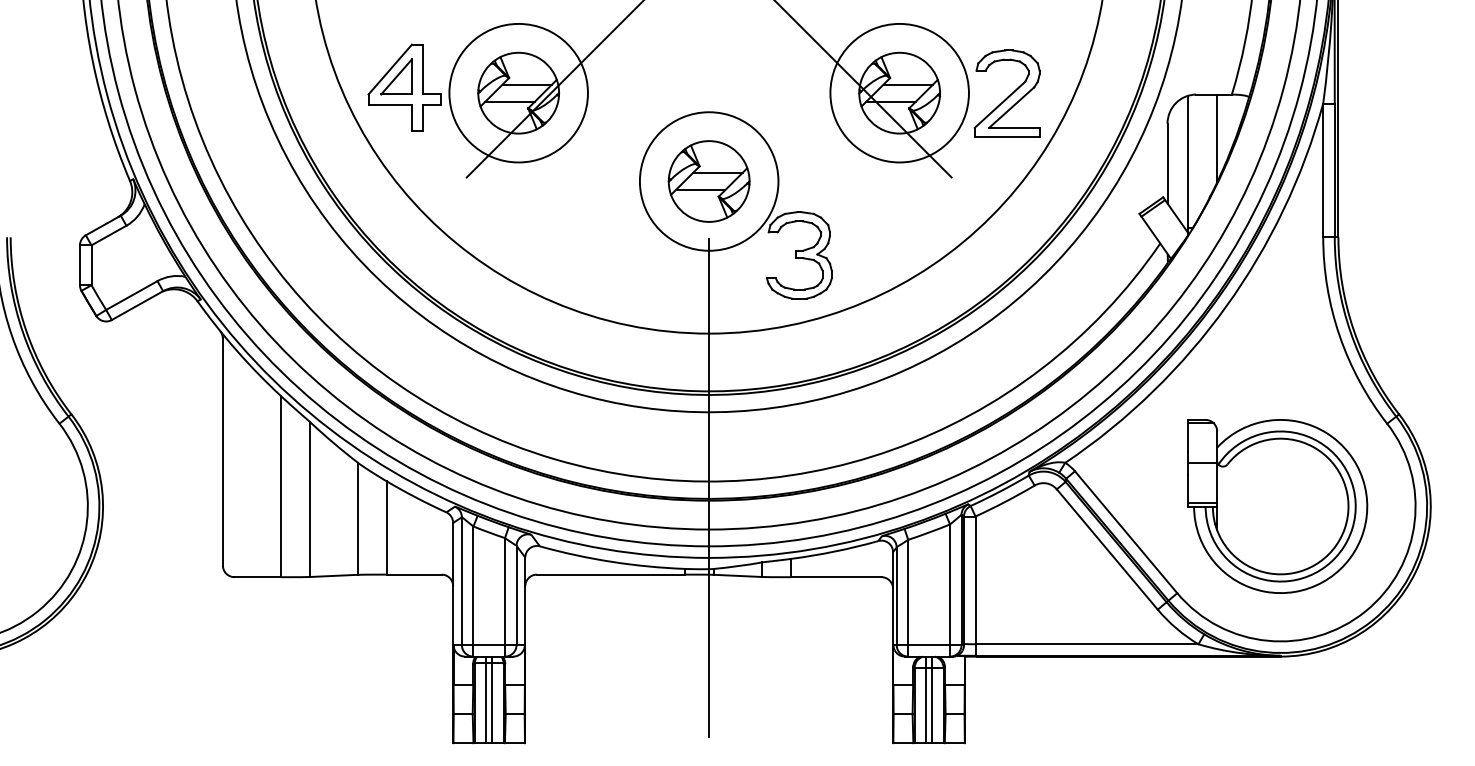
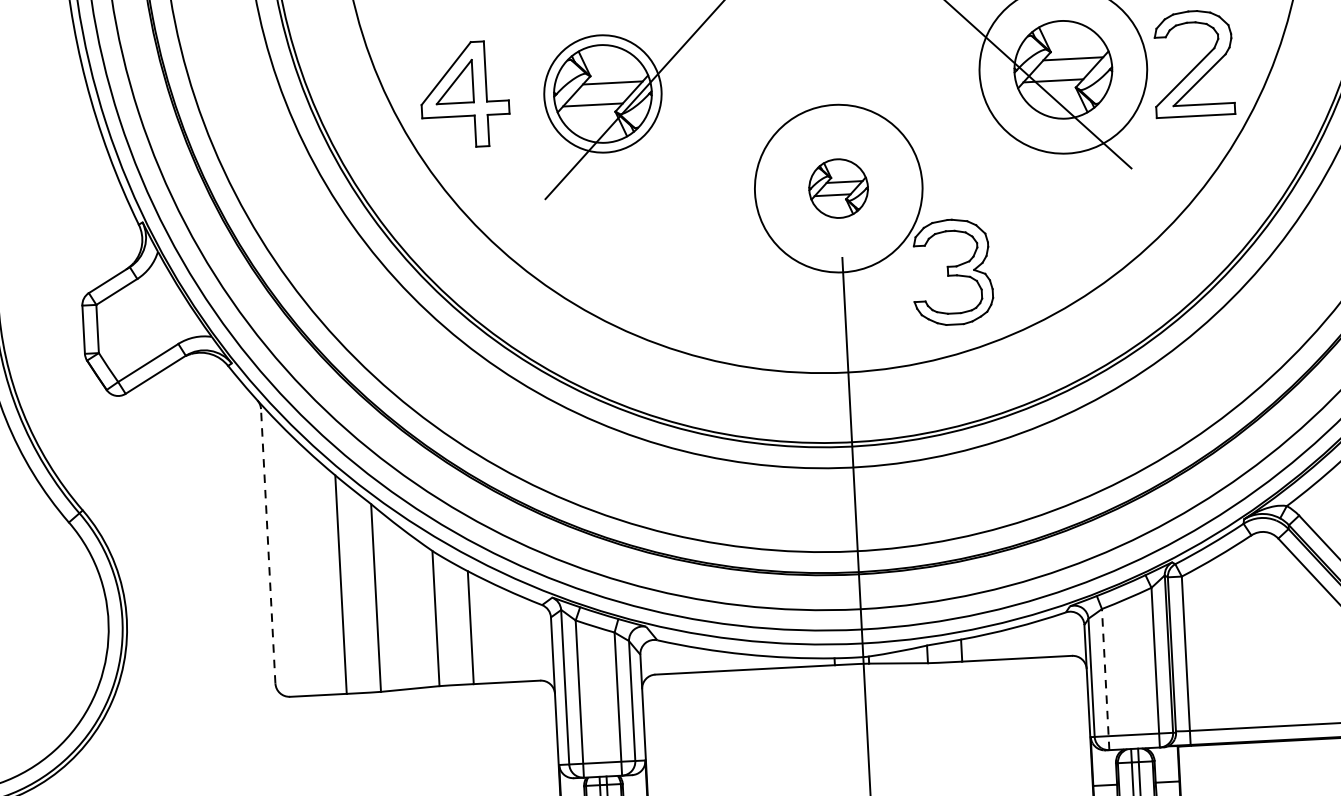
circle: (518, 92) -> (602, 93), size x0.7
part: (708, 181) -> (837, 188), size x0.6
line: (222, 452) -> (267, 546), solid -> dashed
line: (908, 597) -> (1105, 678), solid -> dashed

